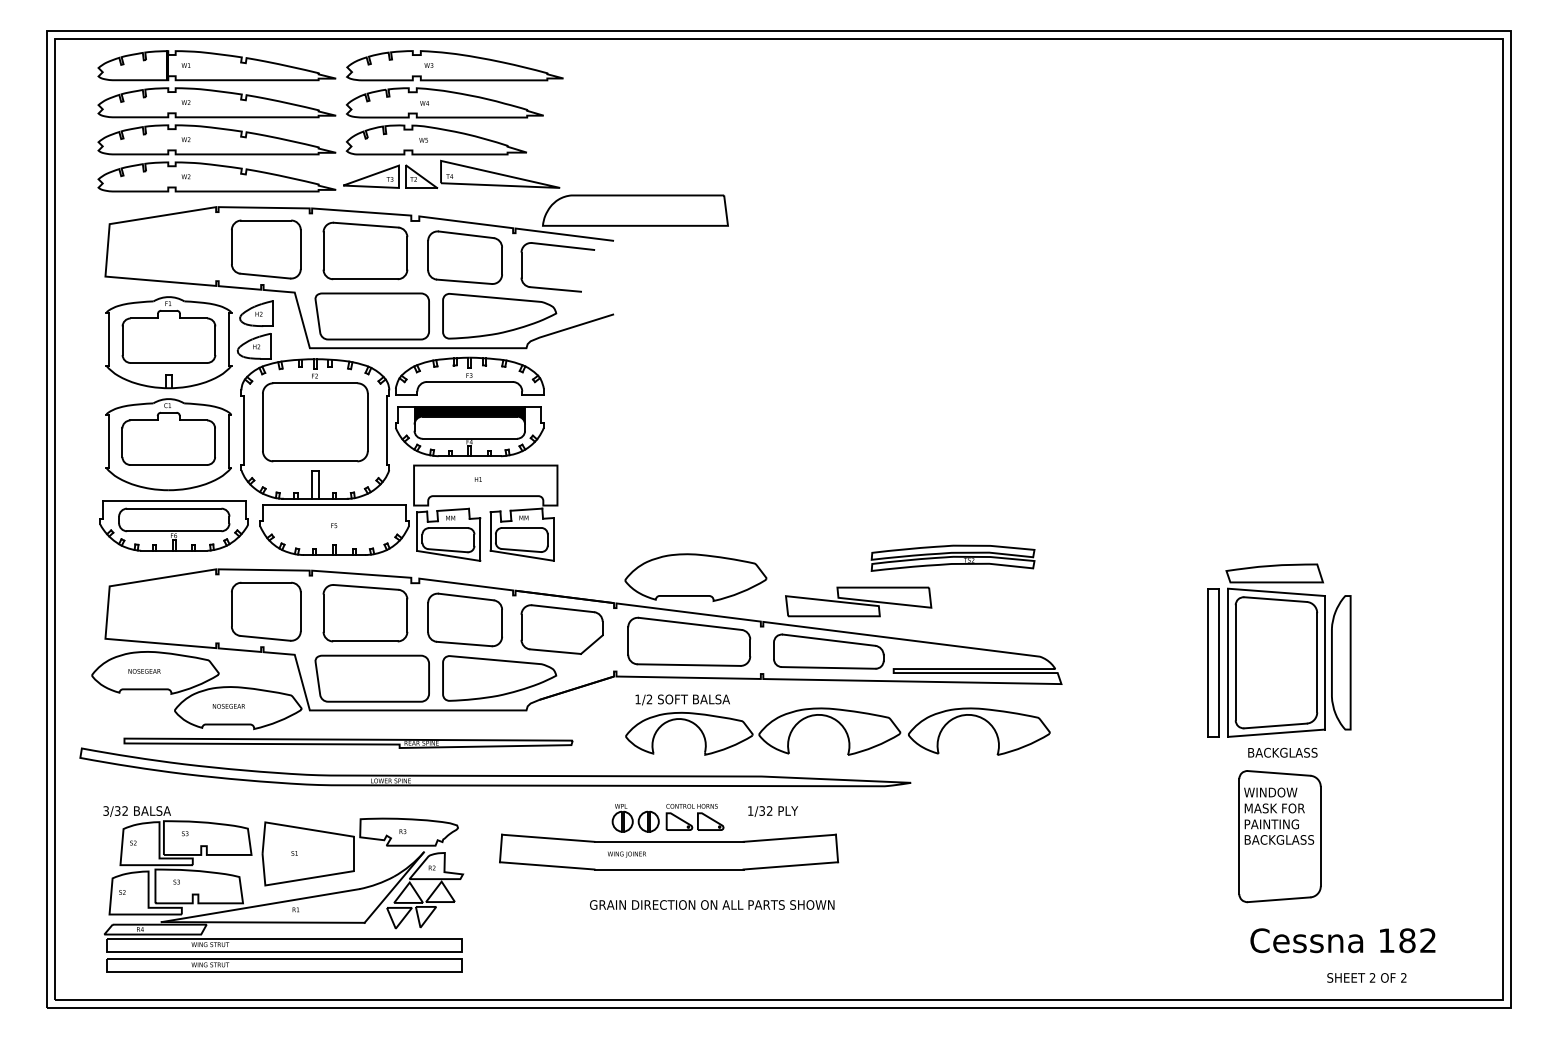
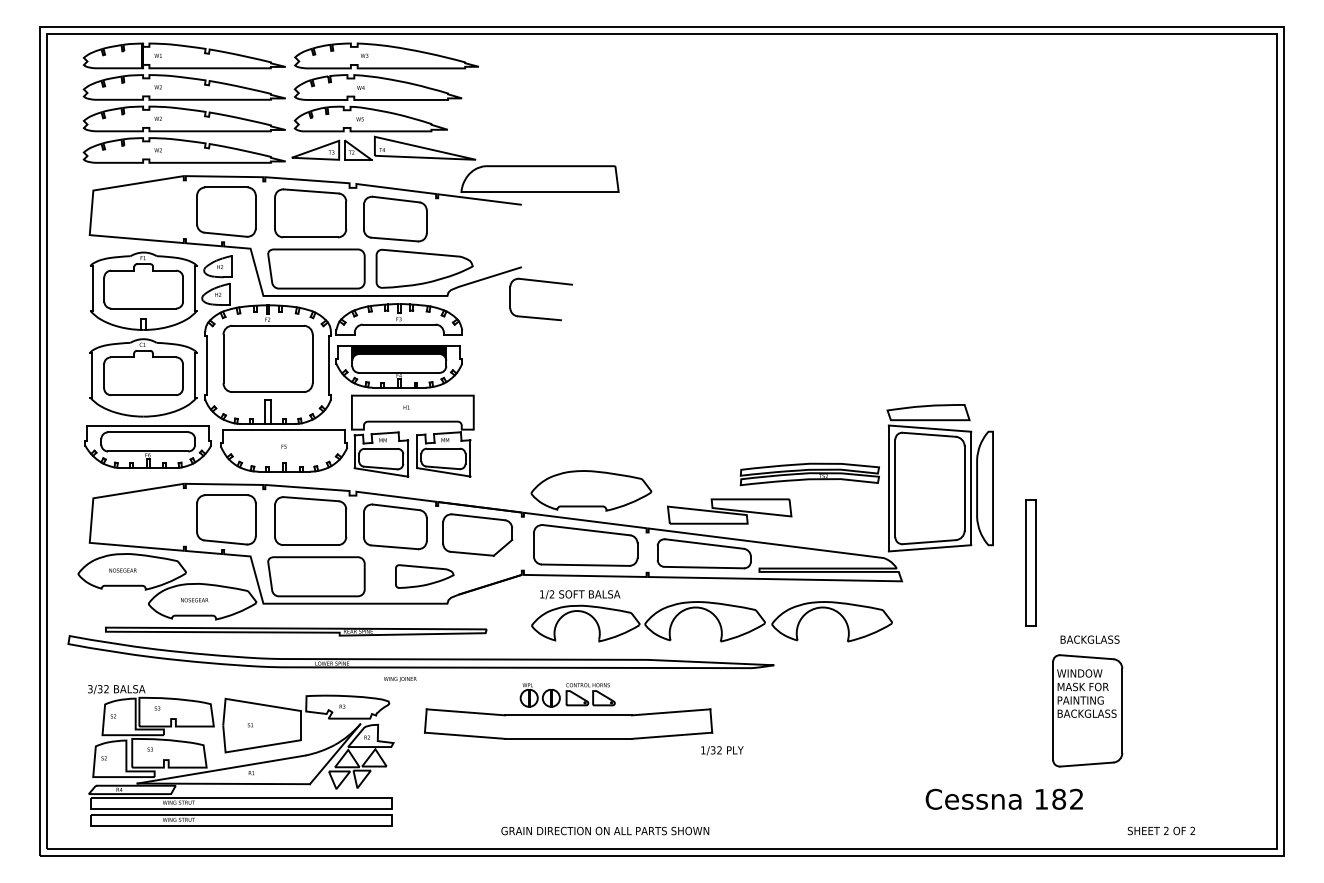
part: (560, 247) -> (543, 282), moved
part: (1288, 650) -> (940, 478), moved
part: (499, 678) -> (424, 576), size x0.6
text: (772, 811) -> (721, 750), moved
text: (626, 854) -> (399, 679), moved
text: (712, 904) -> (605, 830), moved
text: (1342, 940) -> (1003, 799), moved

